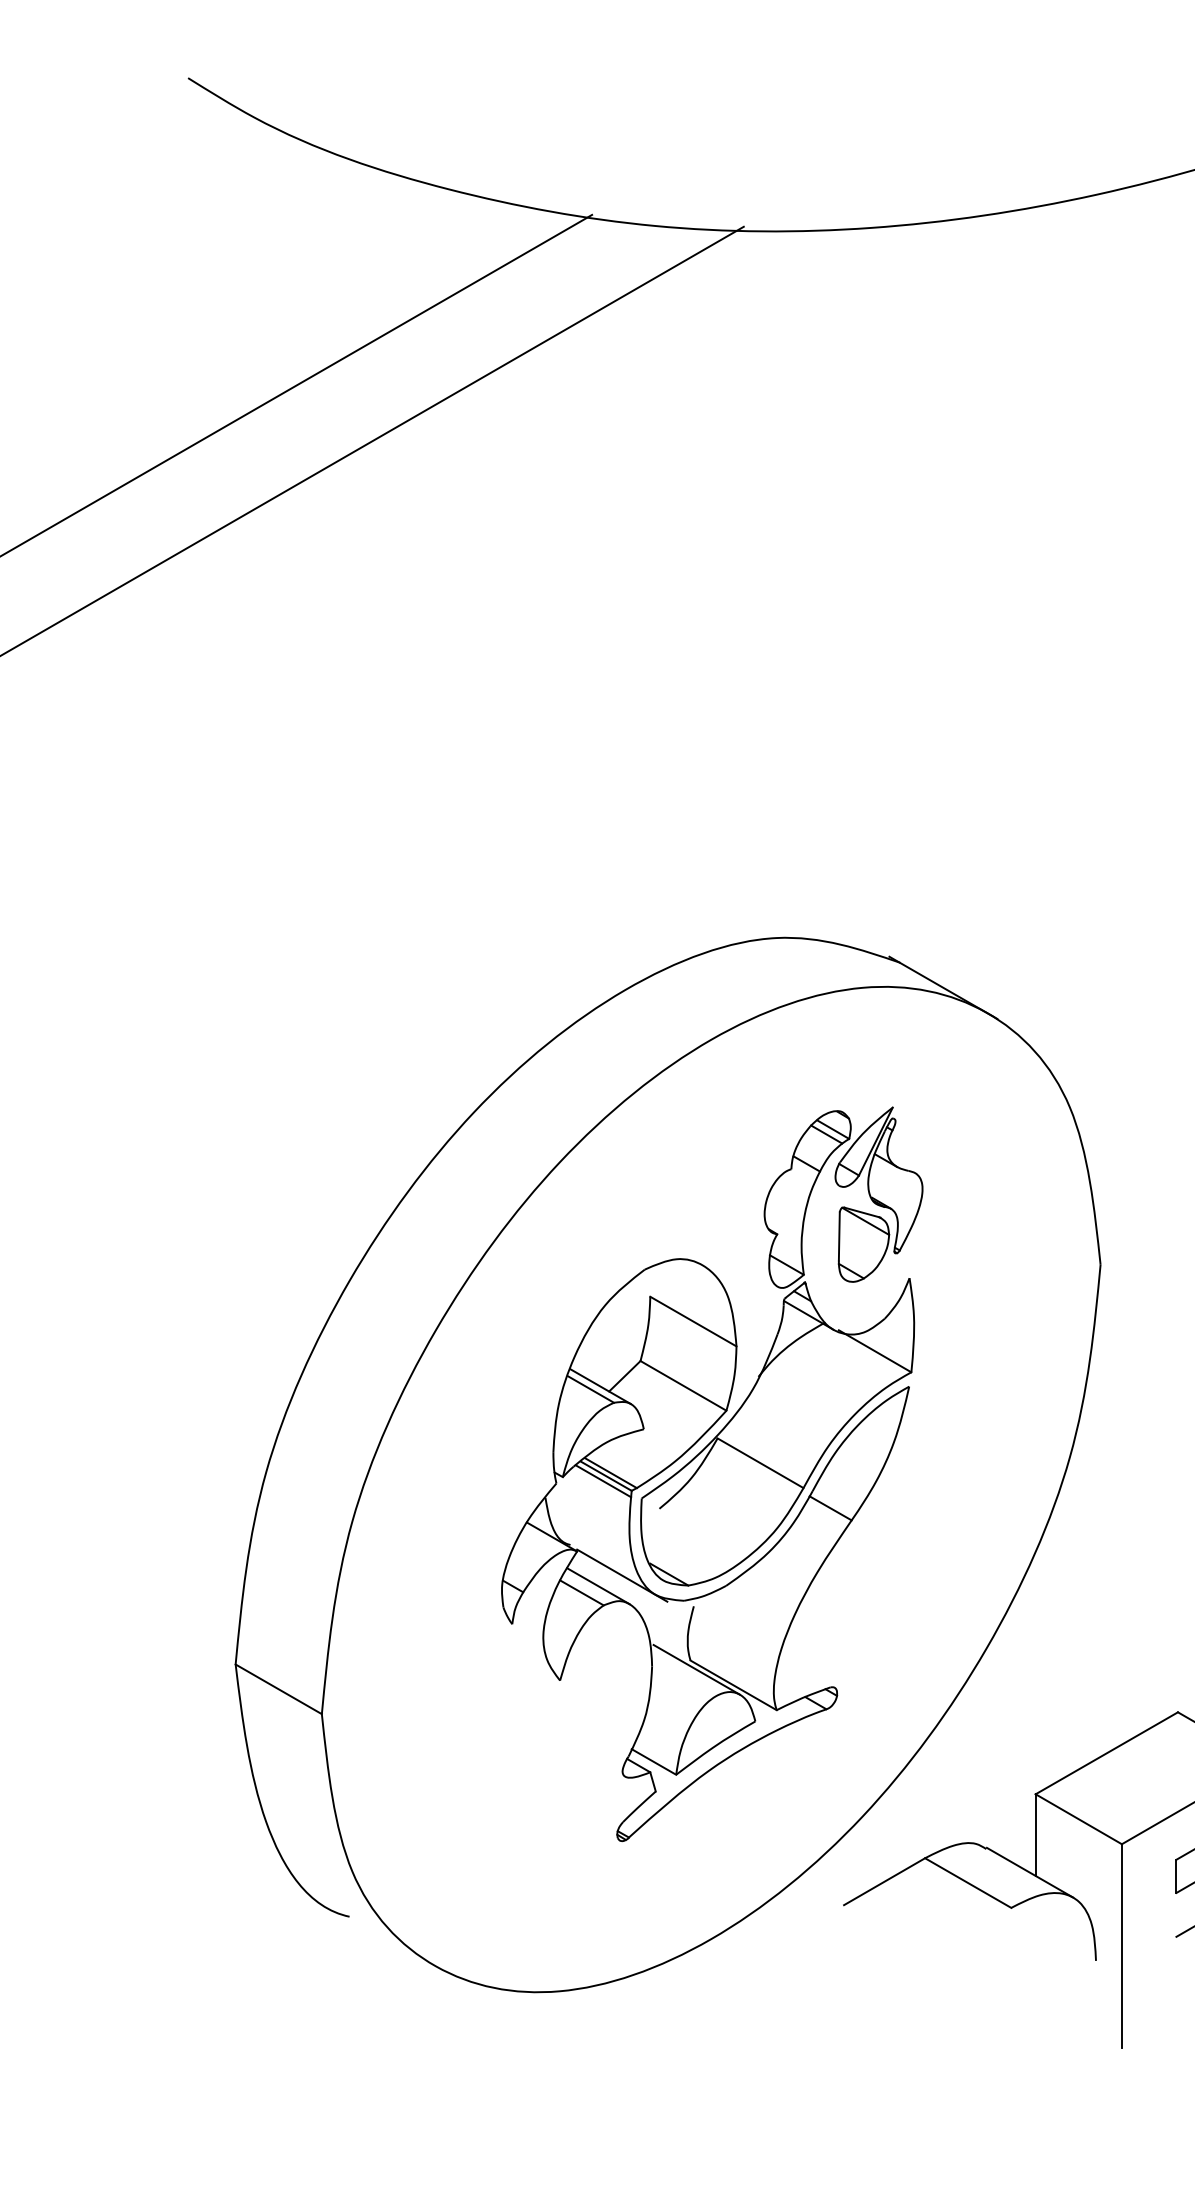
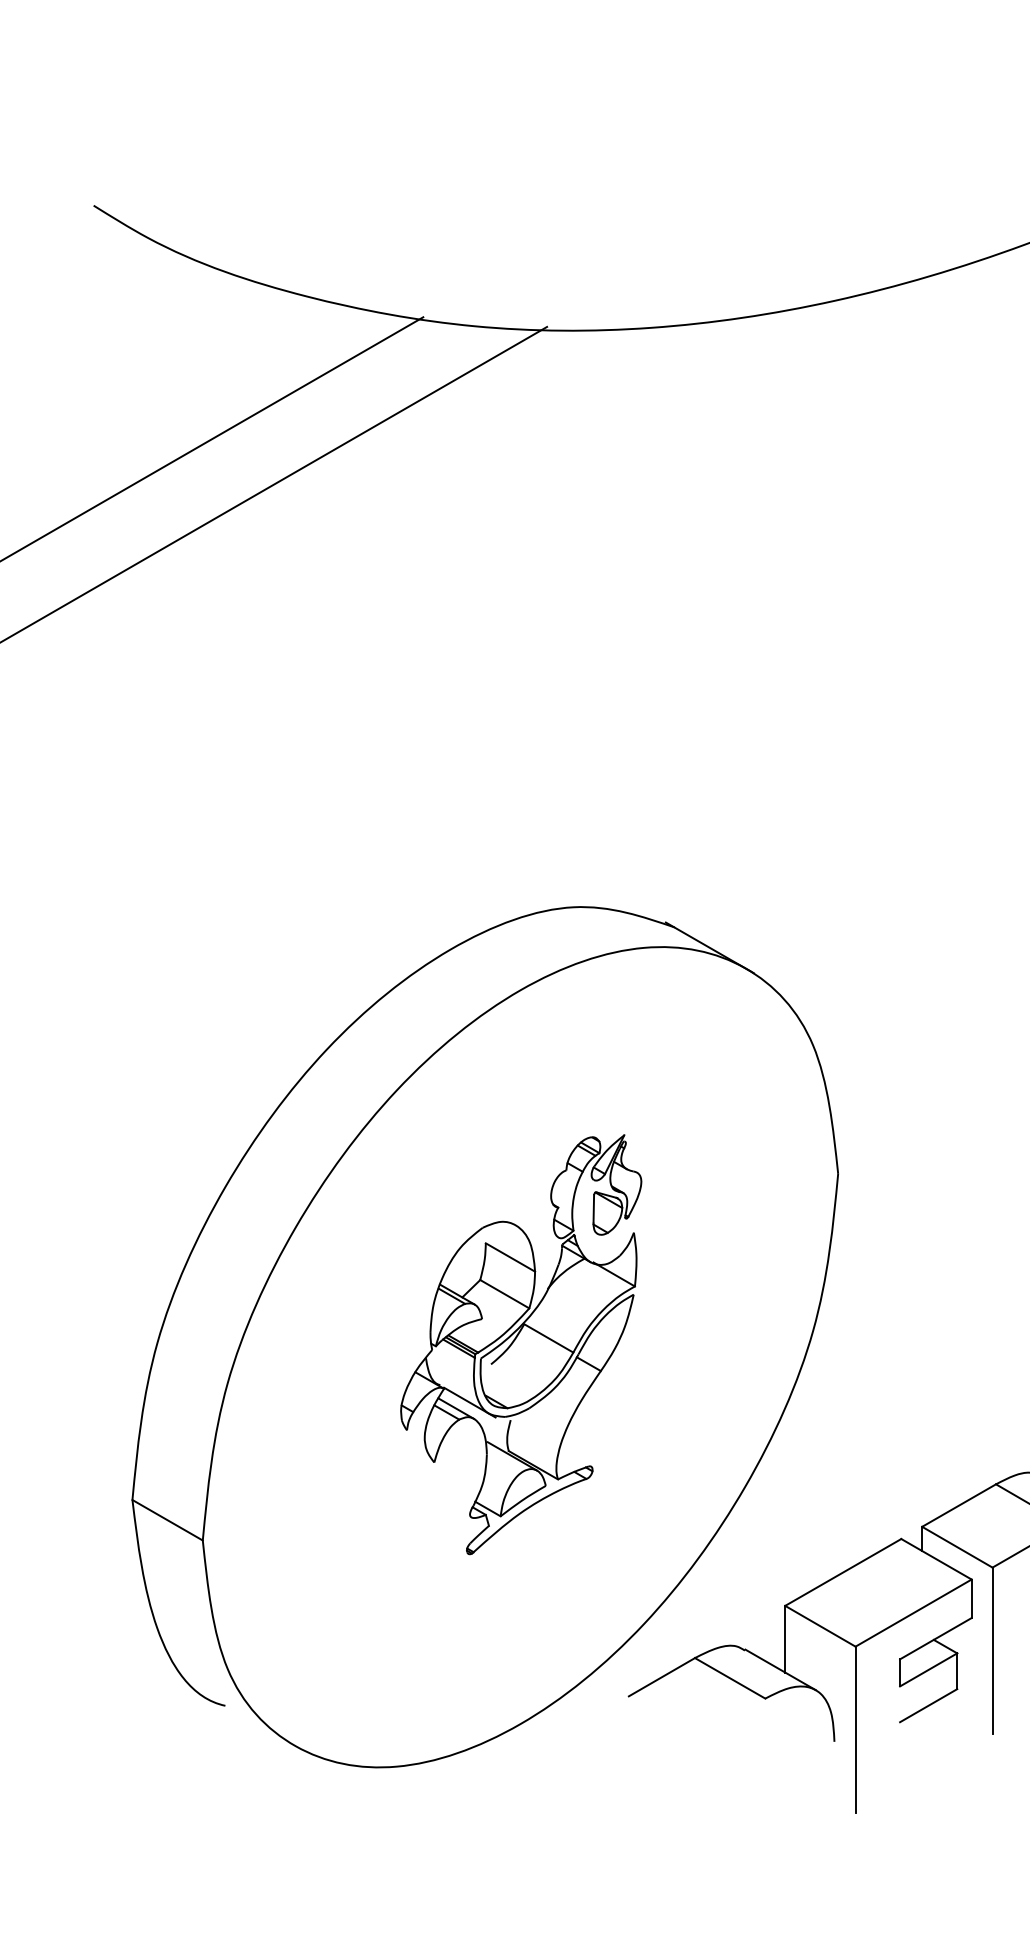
part: (711, 1473) -> (520, 1344), size x0.7

